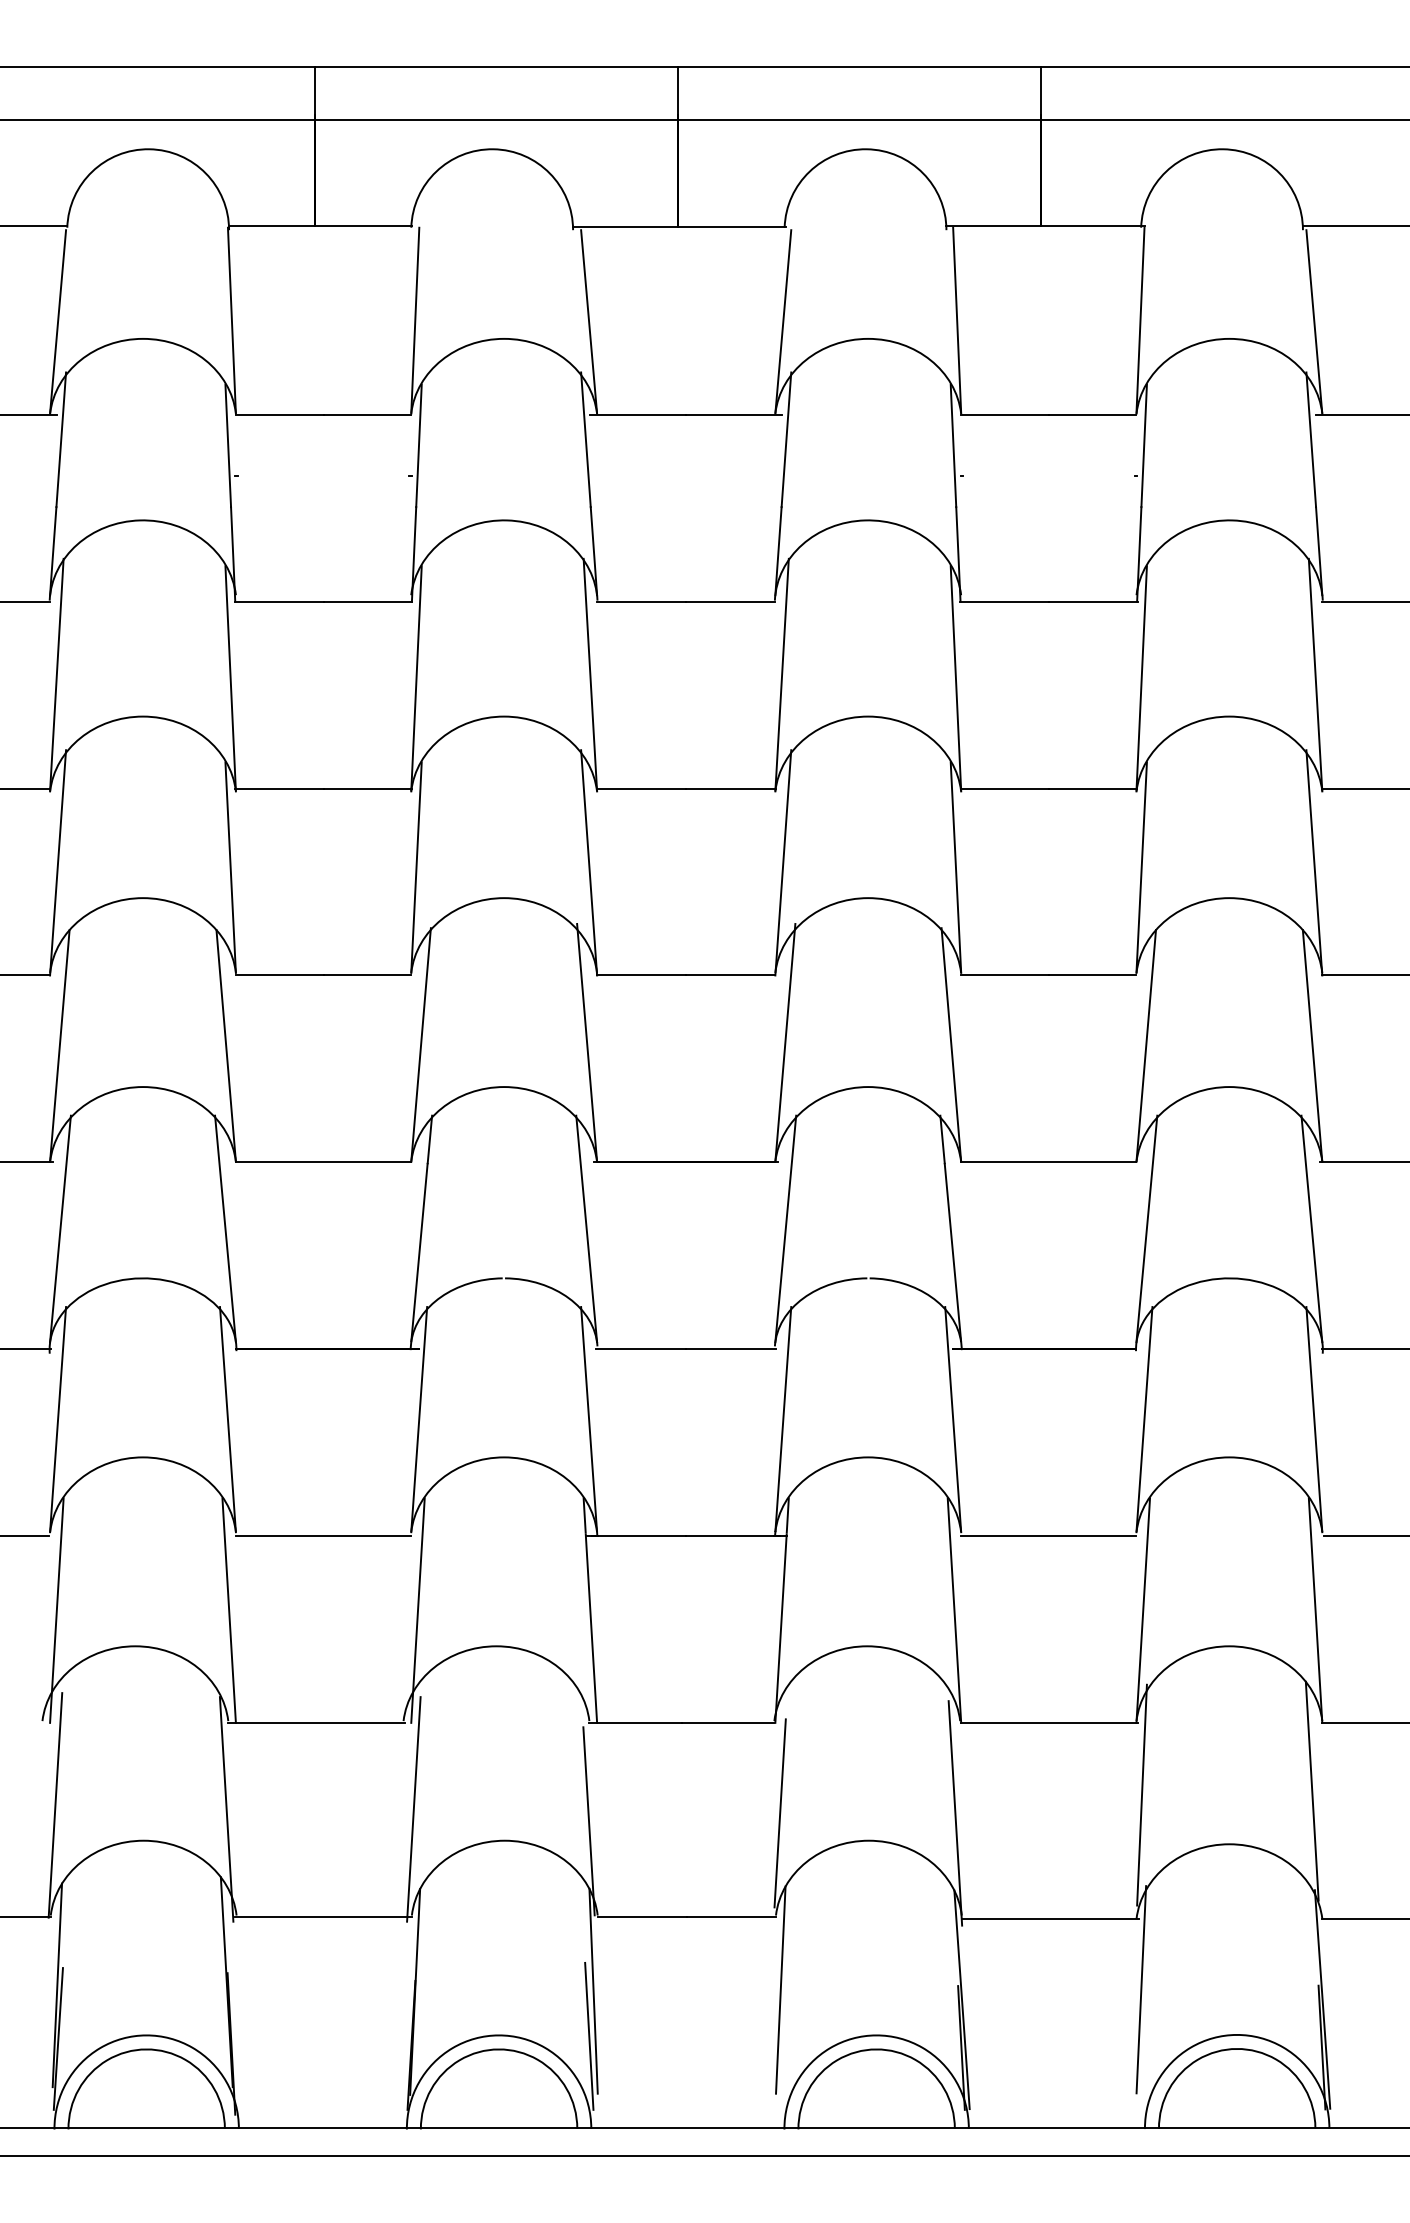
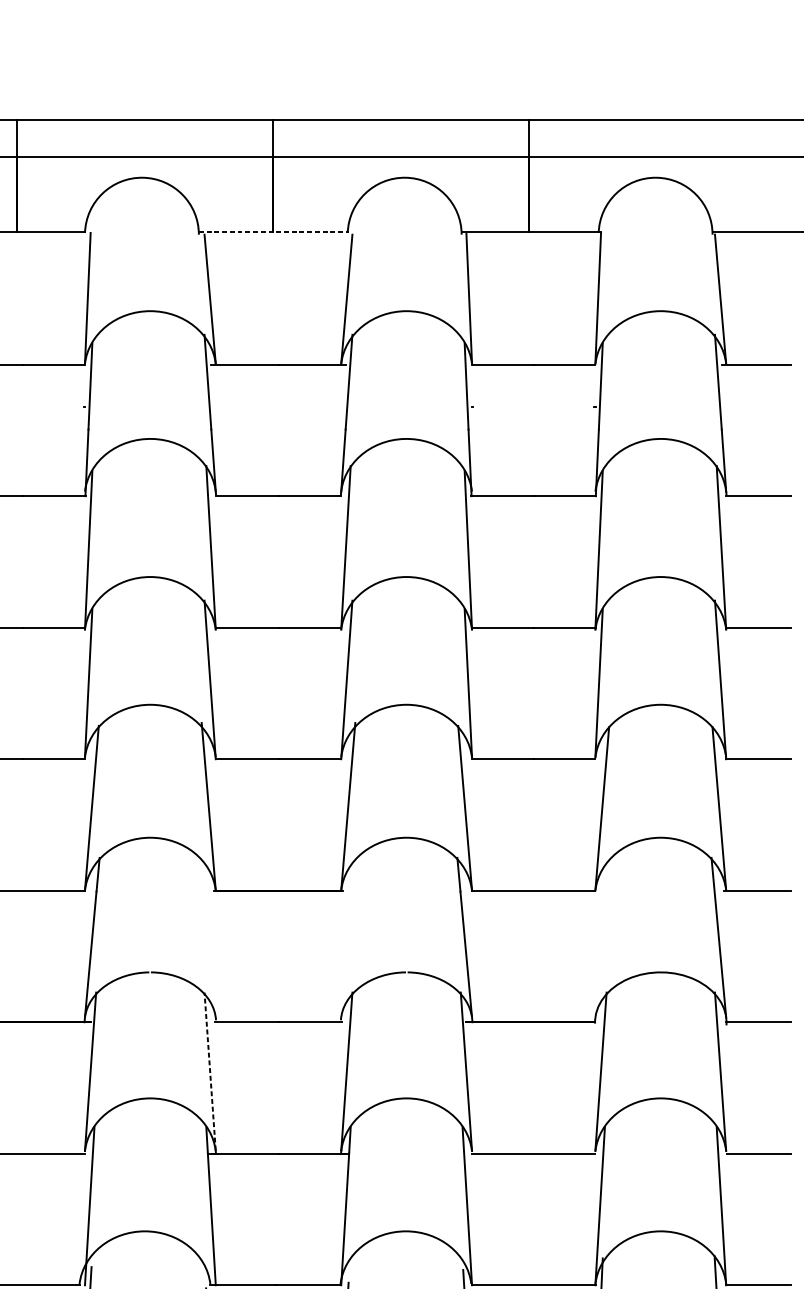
line: (679, 226) -> (273, 232), solid -> dashed
line: (586, 1228) -> (208, 937), removed
line: (785, 1228) -> (348, 937), removed
line: (1146, 1228) -> (602, 937), removed
line: (589, 1418) -> (210, 1071), solid -> dashed

